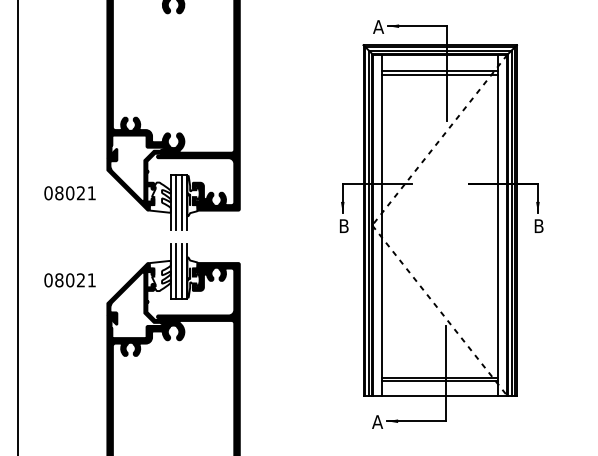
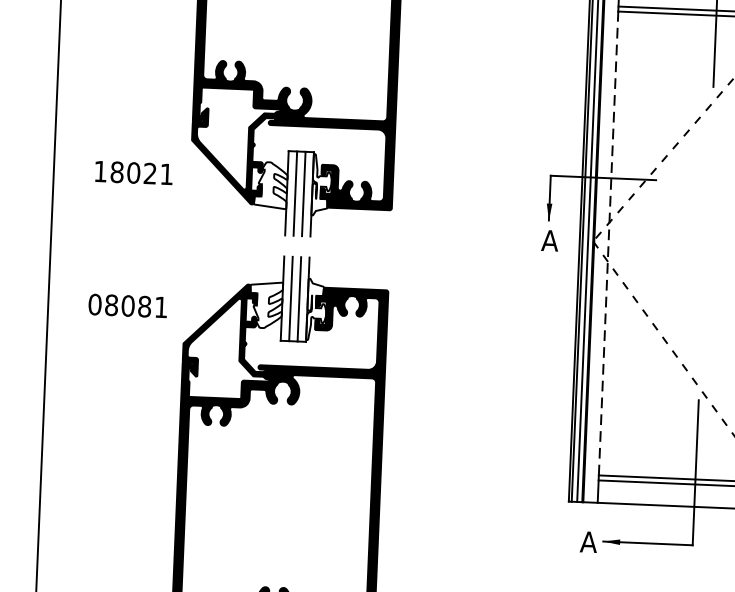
text: (48, 193) -> (100, 171), 08021 -> 18021
text: (343, 225) -> (549, 239), B -> A
line: (382, 226) -> (608, 243), solid -> dashed
text: (80, 280) -> (143, 306), 08021 -> 08081

